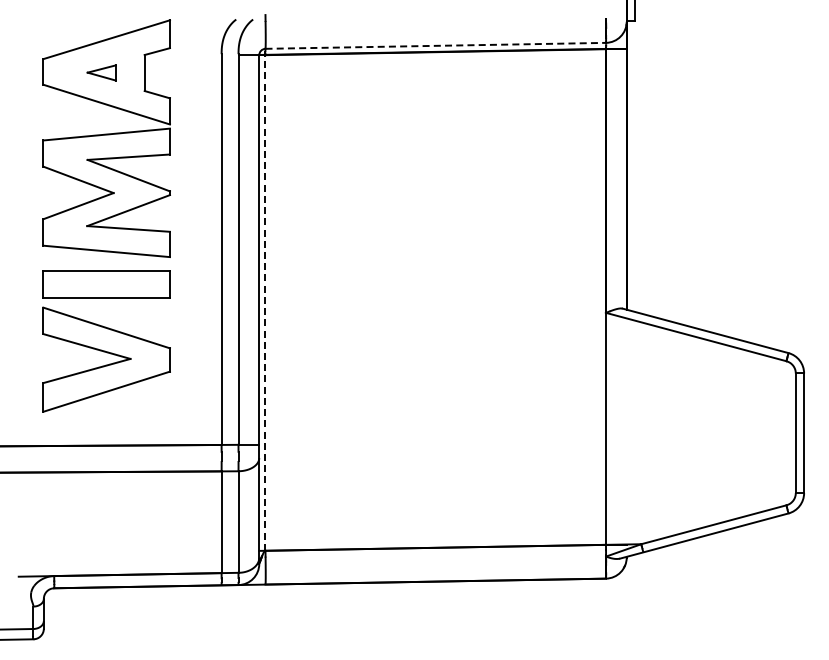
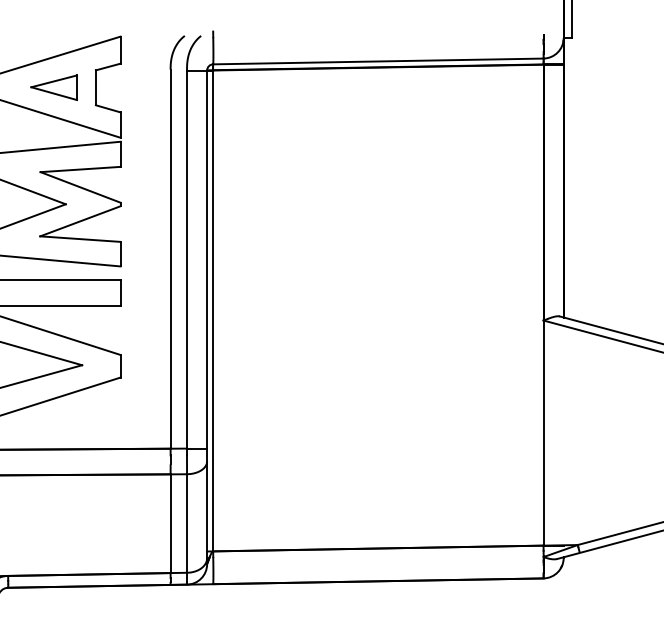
line: (436, 45) -> (379, 61), dashed -> solid
part: (101, 72) -> (54, 87), size x1.67
line: (265, 302) -> (213, 310), dashed -> solid

